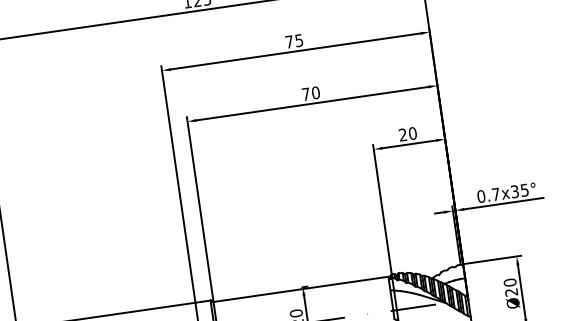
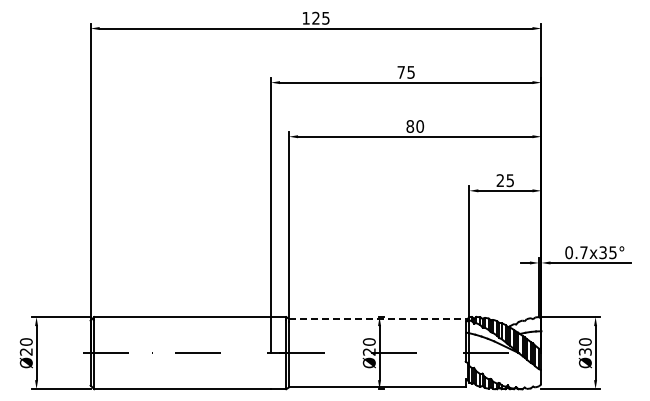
text: (306, 94) -> (410, 126), 70 -> 80
text: (413, 133) -> (510, 180), 20 -> 25
line: (302, 288) -> (378, 318), solid -> dashed
text: (511, 291) -> (585, 351), Ø20 -> Ø30

